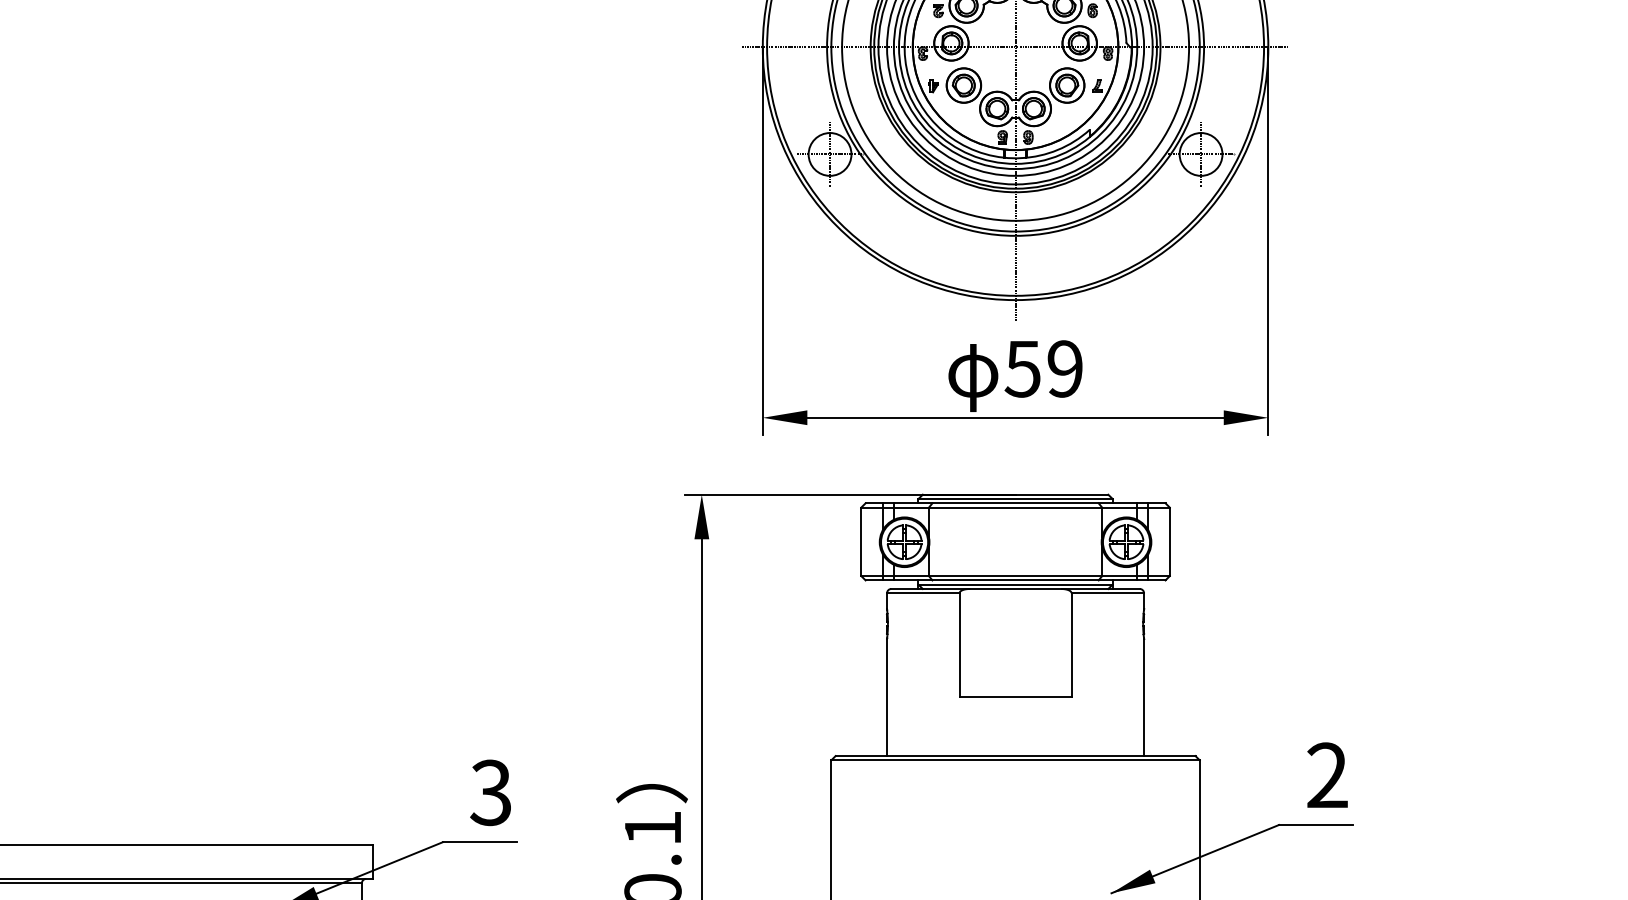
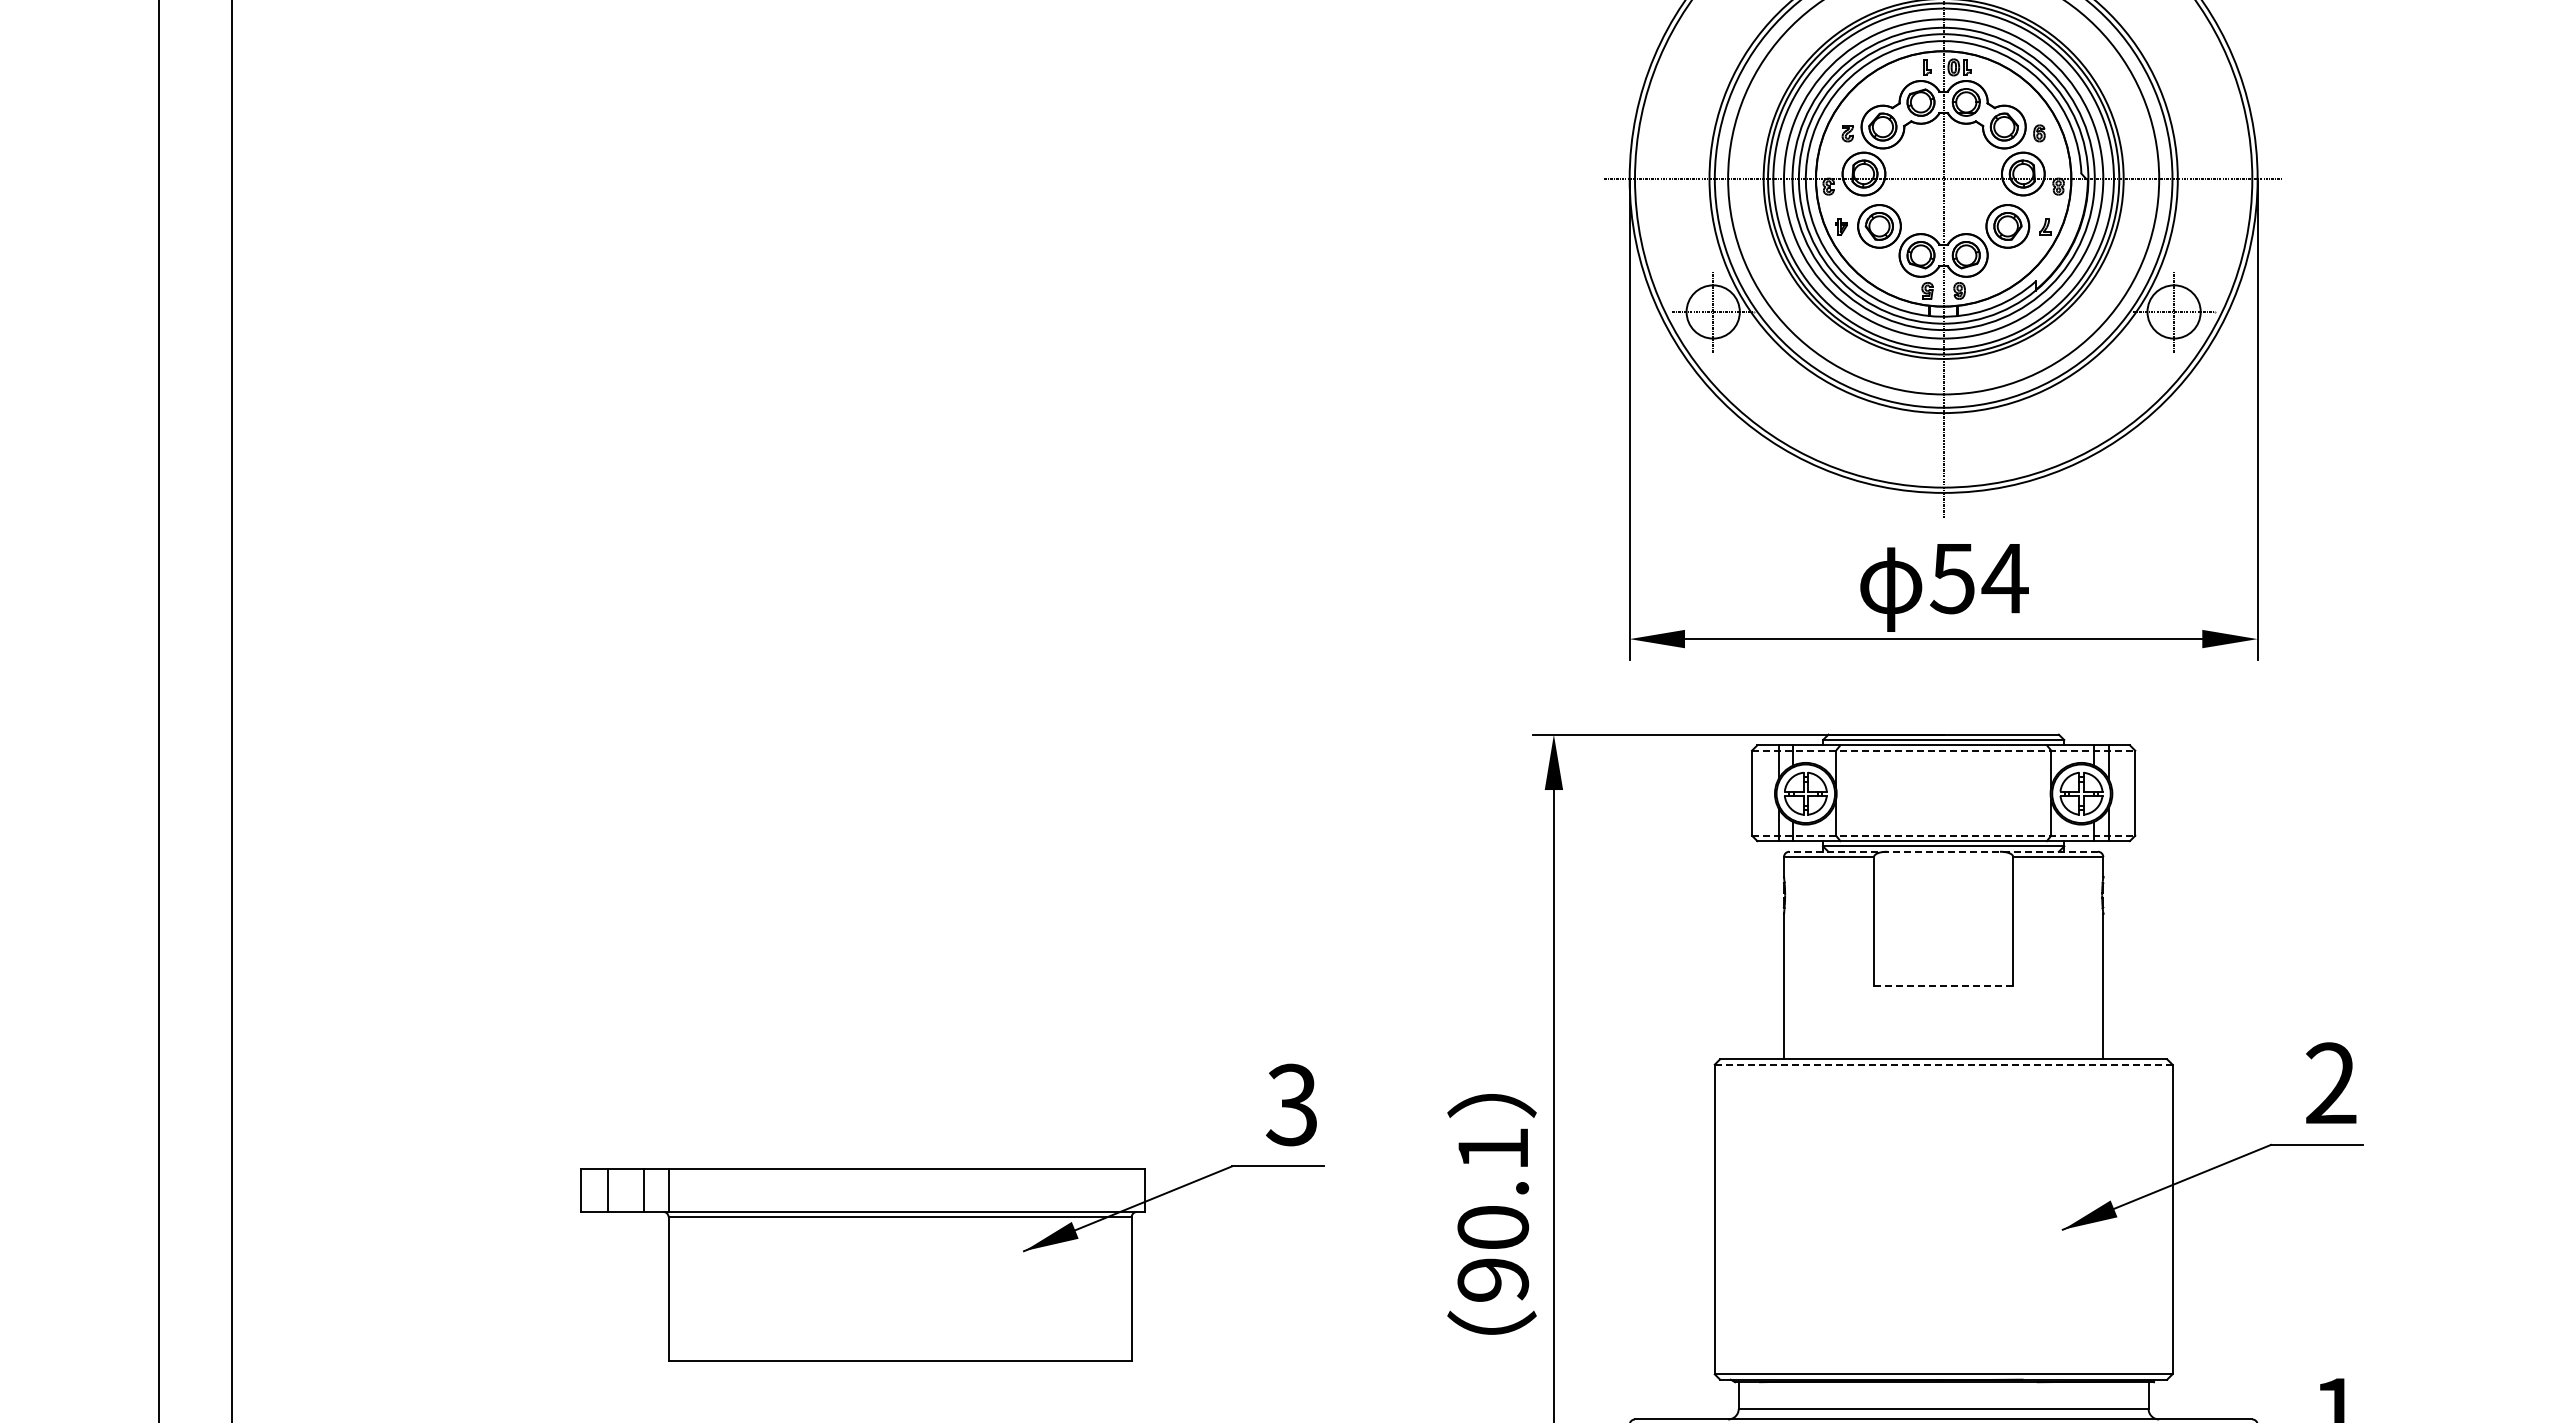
text: (1064, 369) -> (2004, 578), 59 -> 54
line: (1015, 507) -> (1943, 750), solid -> dashed
line: (1015, 575) -> (1943, 835), solid -> dashed
line: (1015, 588) -> (1943, 851), solid -> dashed
line: (1015, 696) -> (1943, 985), solid -> dashed
line: (1015, 760) -> (1943, 1064), solid -> dashed

